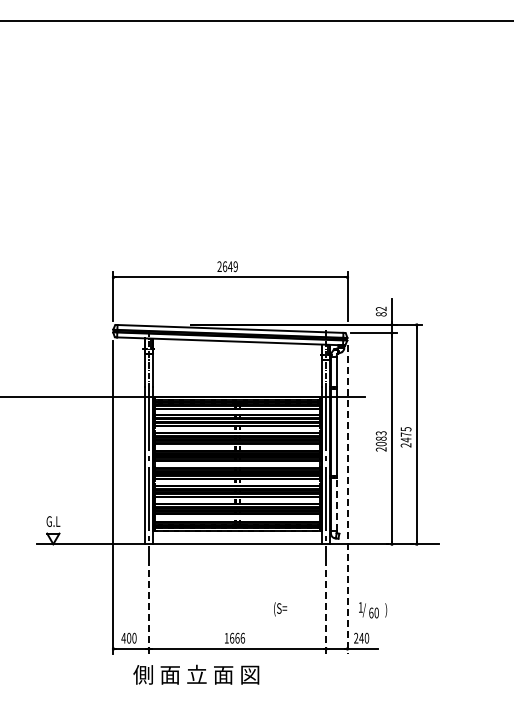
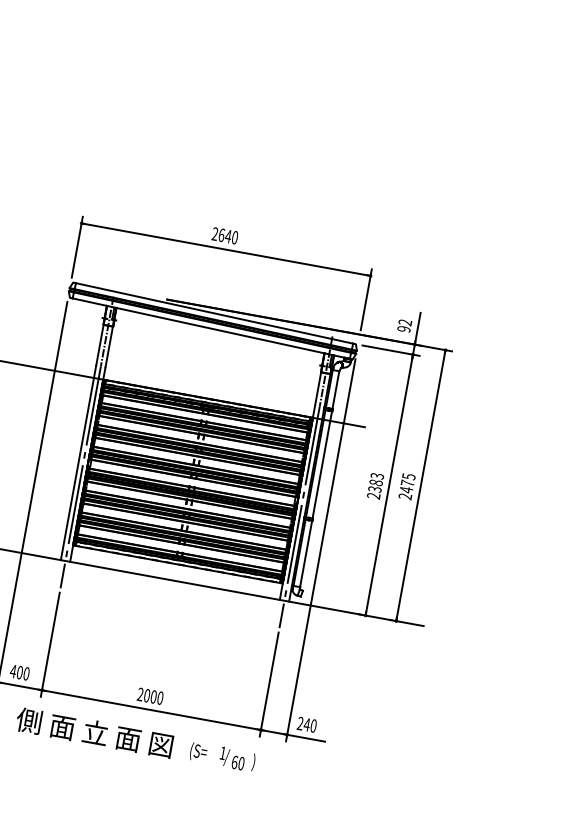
text: (235, 266) -> (234, 237), 2649 -> 2640
text: (381, 314) -> (404, 329), 82 -> 92
text: (381, 443) -> (375, 488), 2083 -> 2383
line: (347, 499) -> (320, 550), dashed -> solid
line: (336, 504) -> (306, 553), dashed -> solid
text: (280, 609) -> (198, 752), moved
text: (373, 610) -> (238, 759), moved
line: (148, 612) -> (49, 645), dashed -> solid
line: (326, 612) -> (269, 685), dashed -> solid
text: (234, 637) -> (150, 695), 1666 -> 2000

